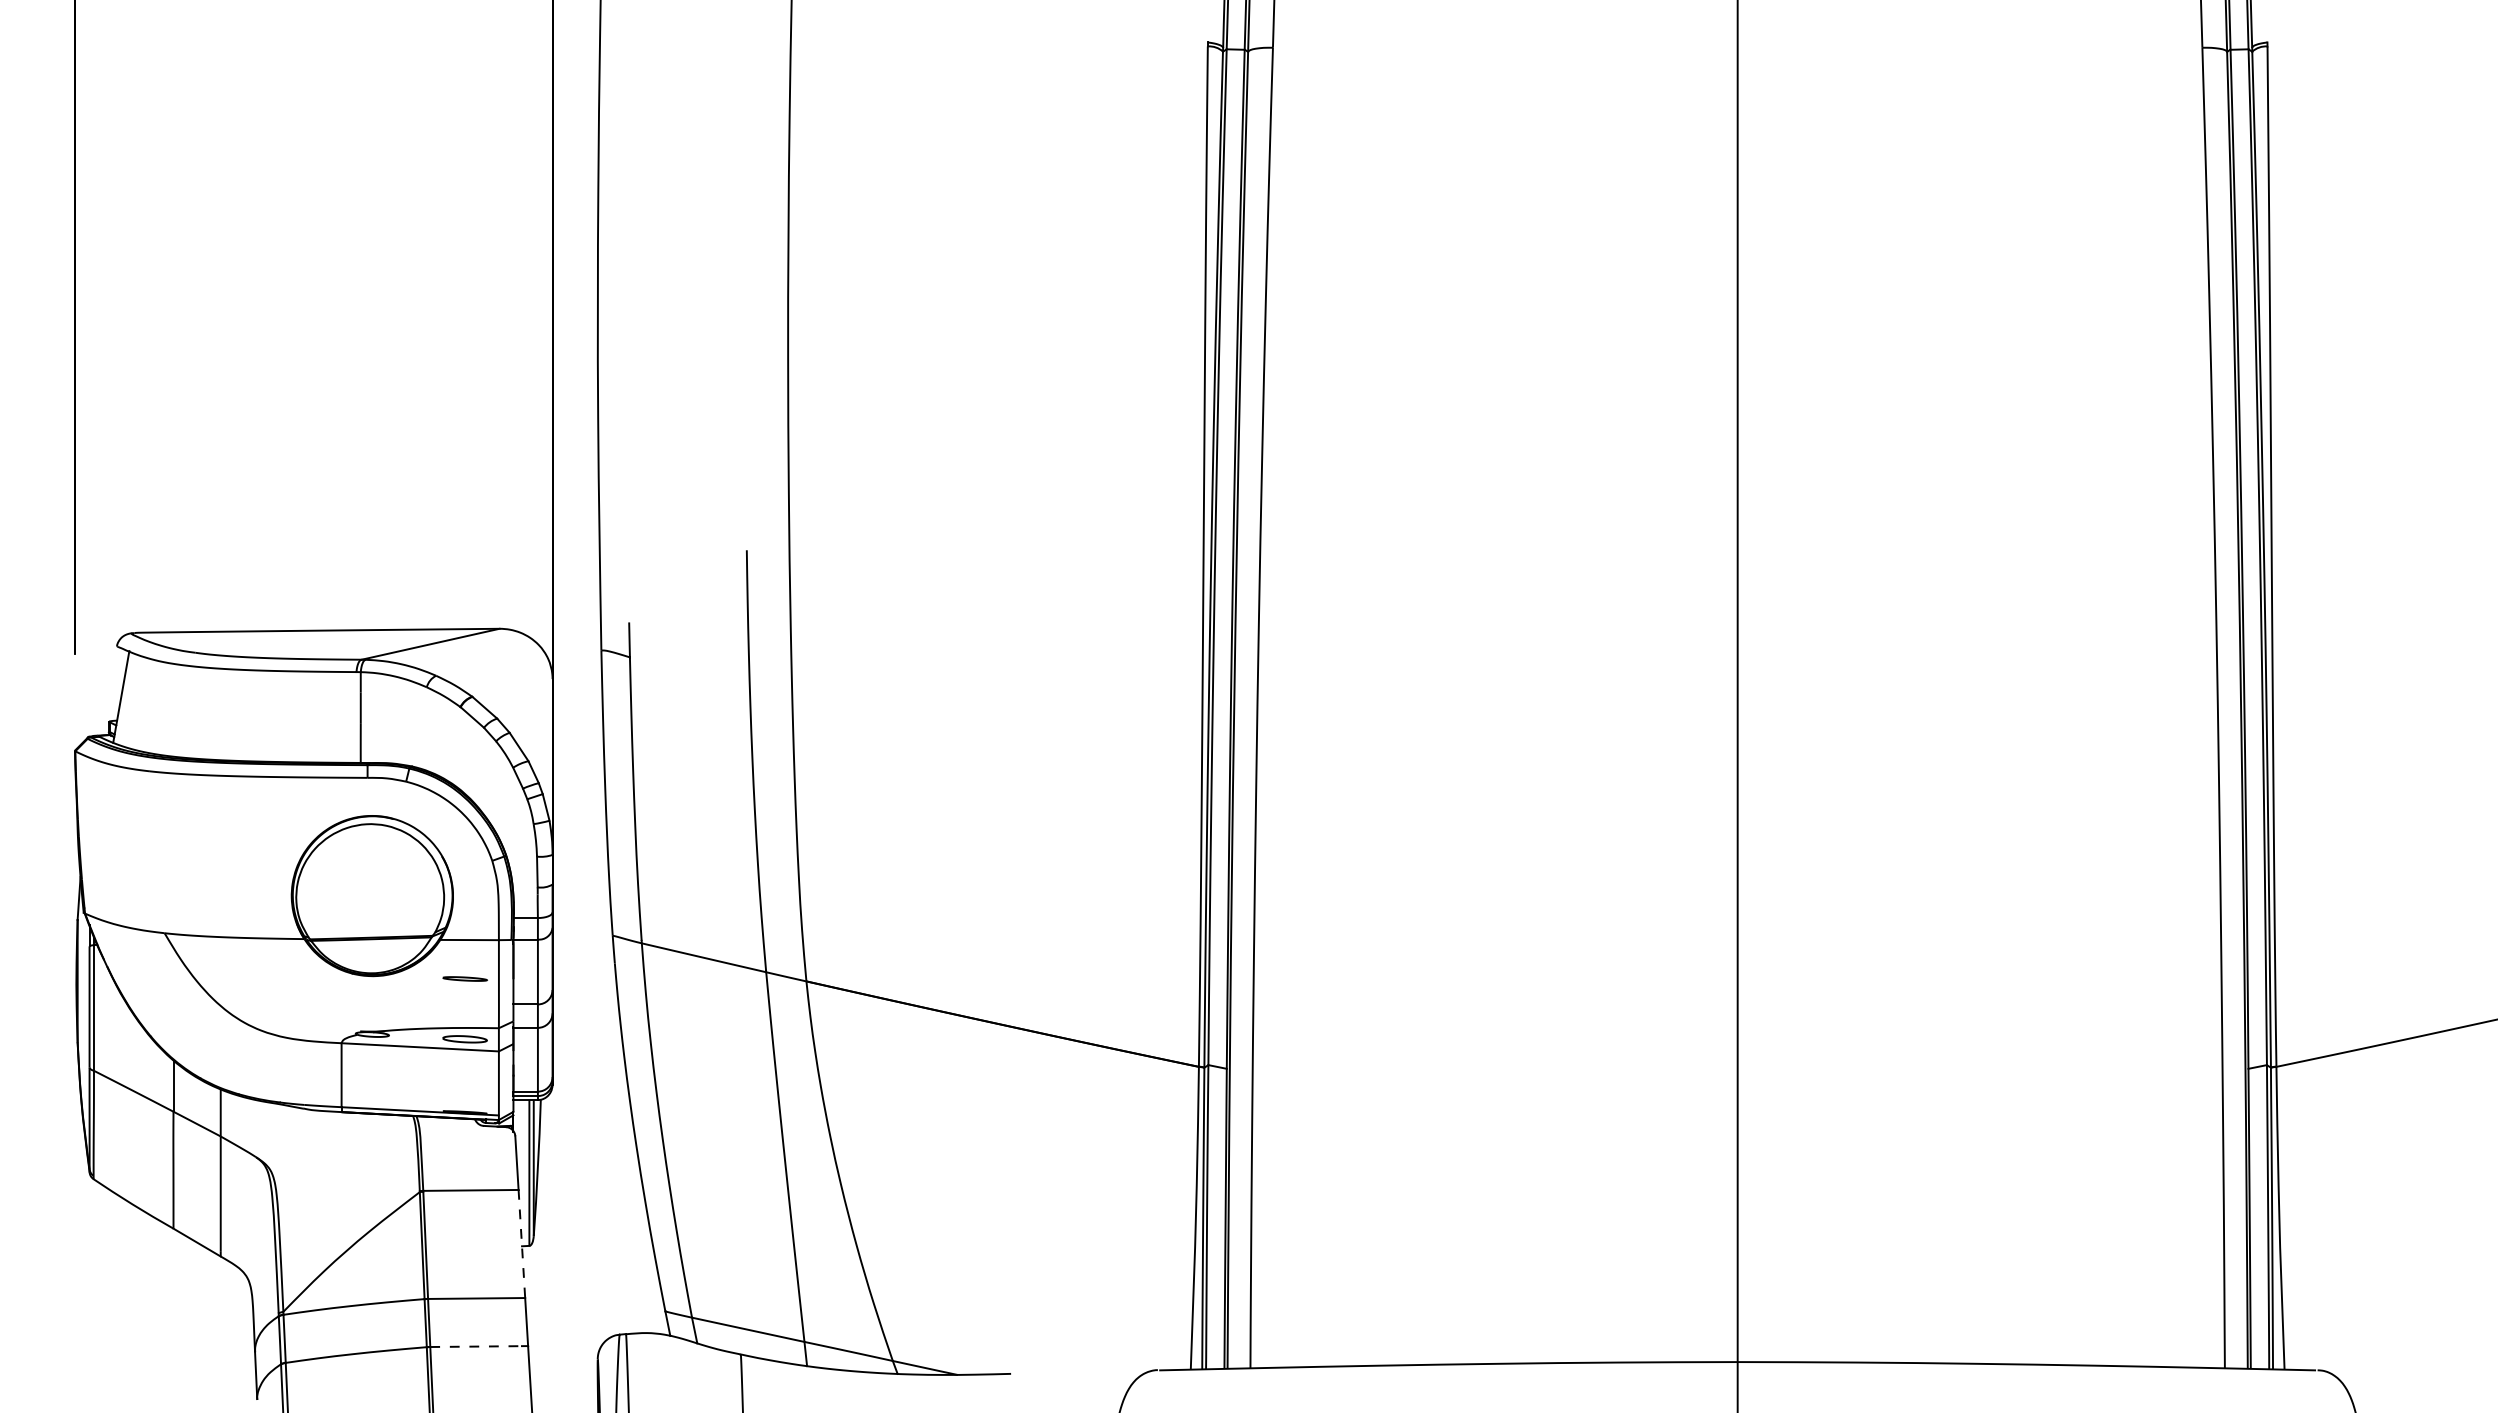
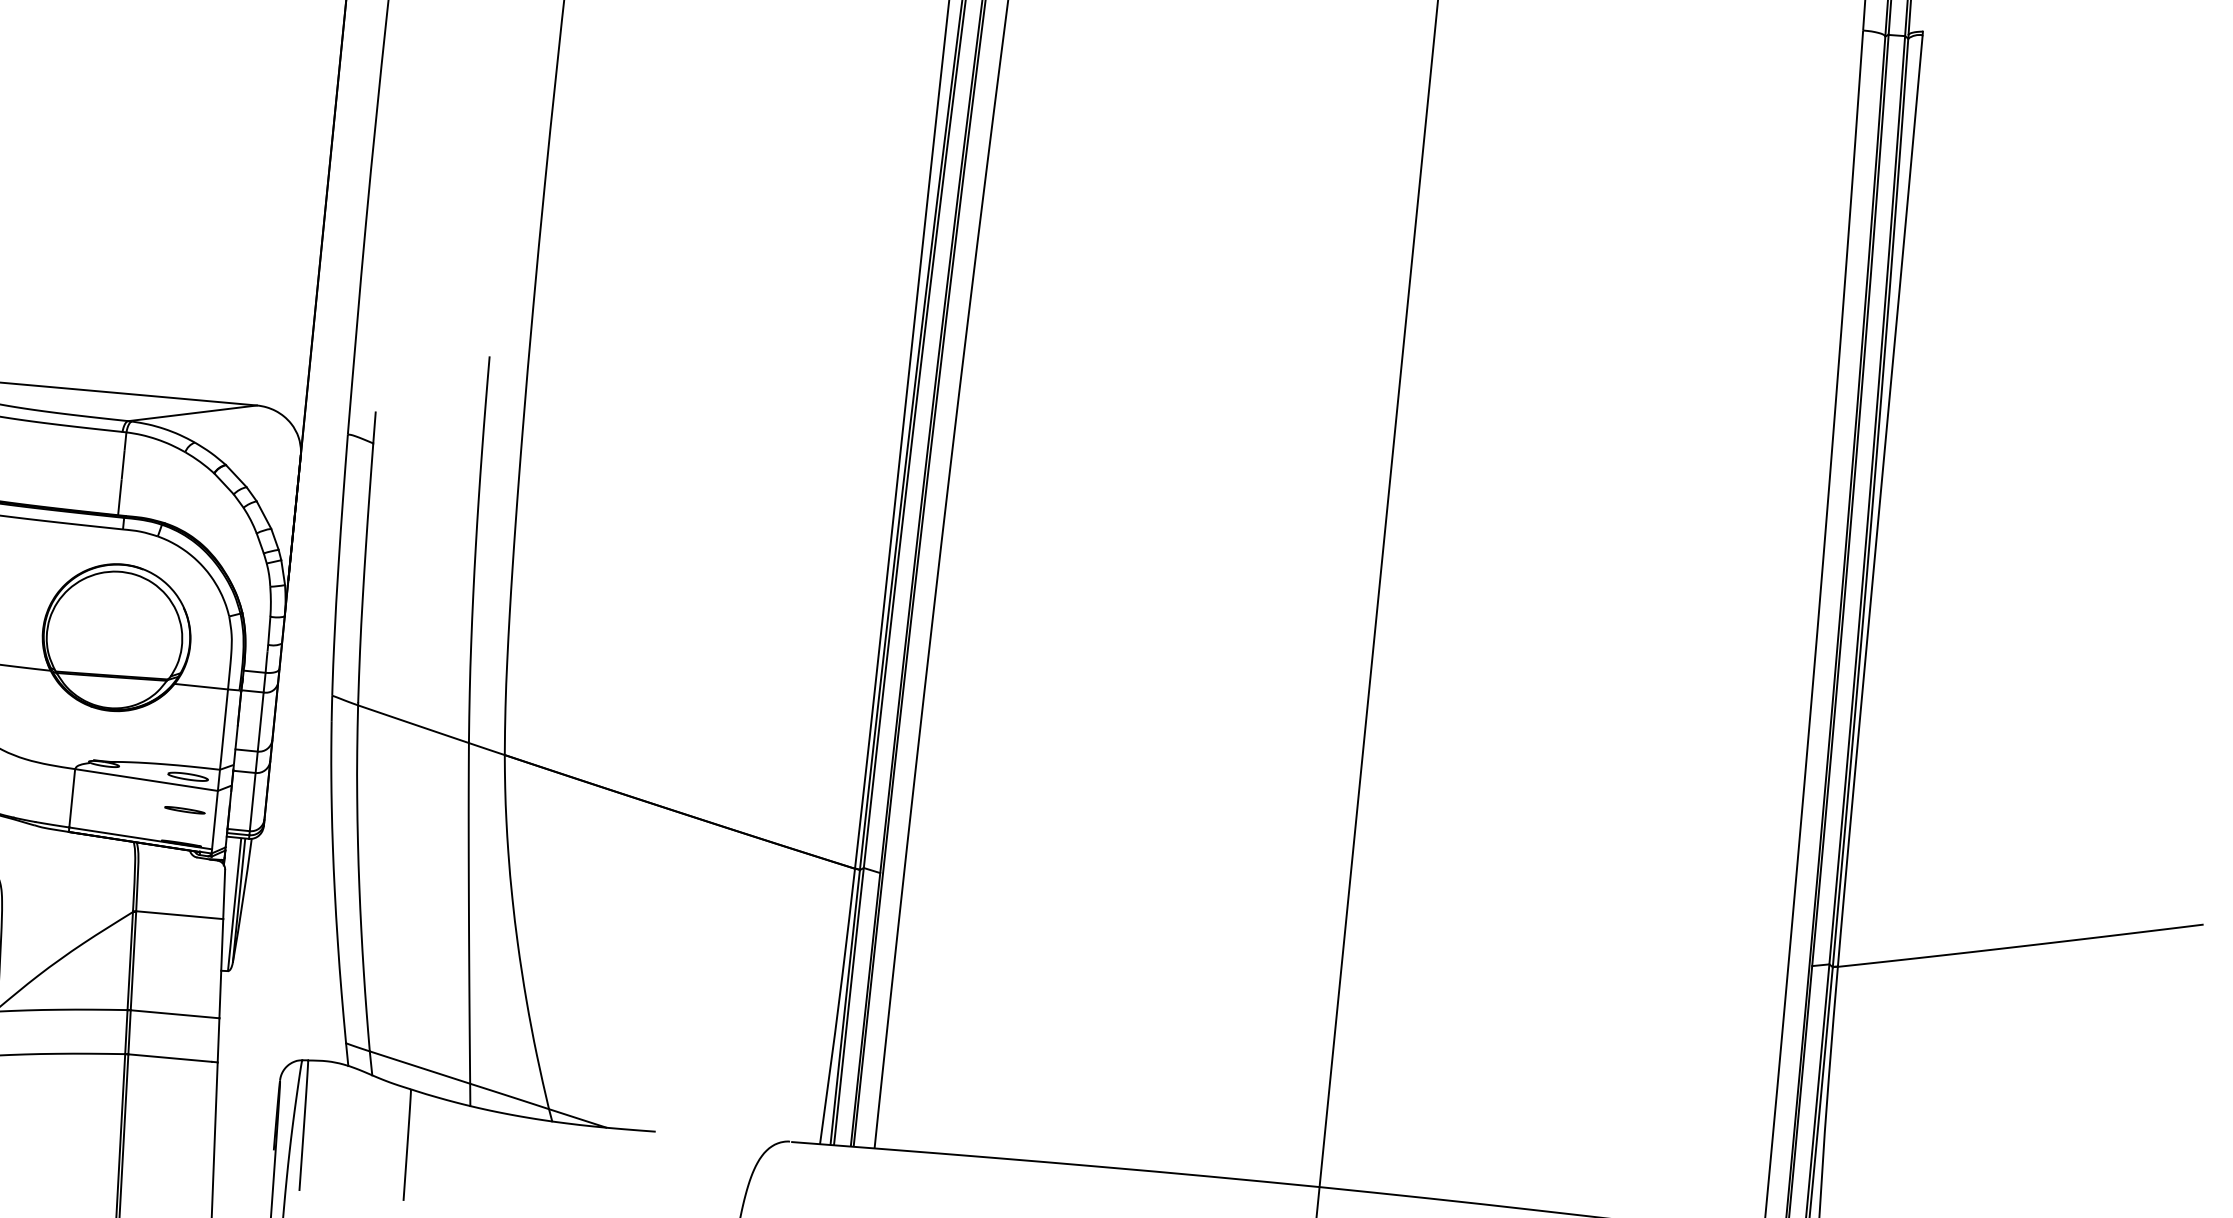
part: (464, 978) -> (184, 809), moved
line: (521, 1244) -> (220, 969), dashed -> solid
line: (476, 1346) -> (170, 1058), dashed -> solid

